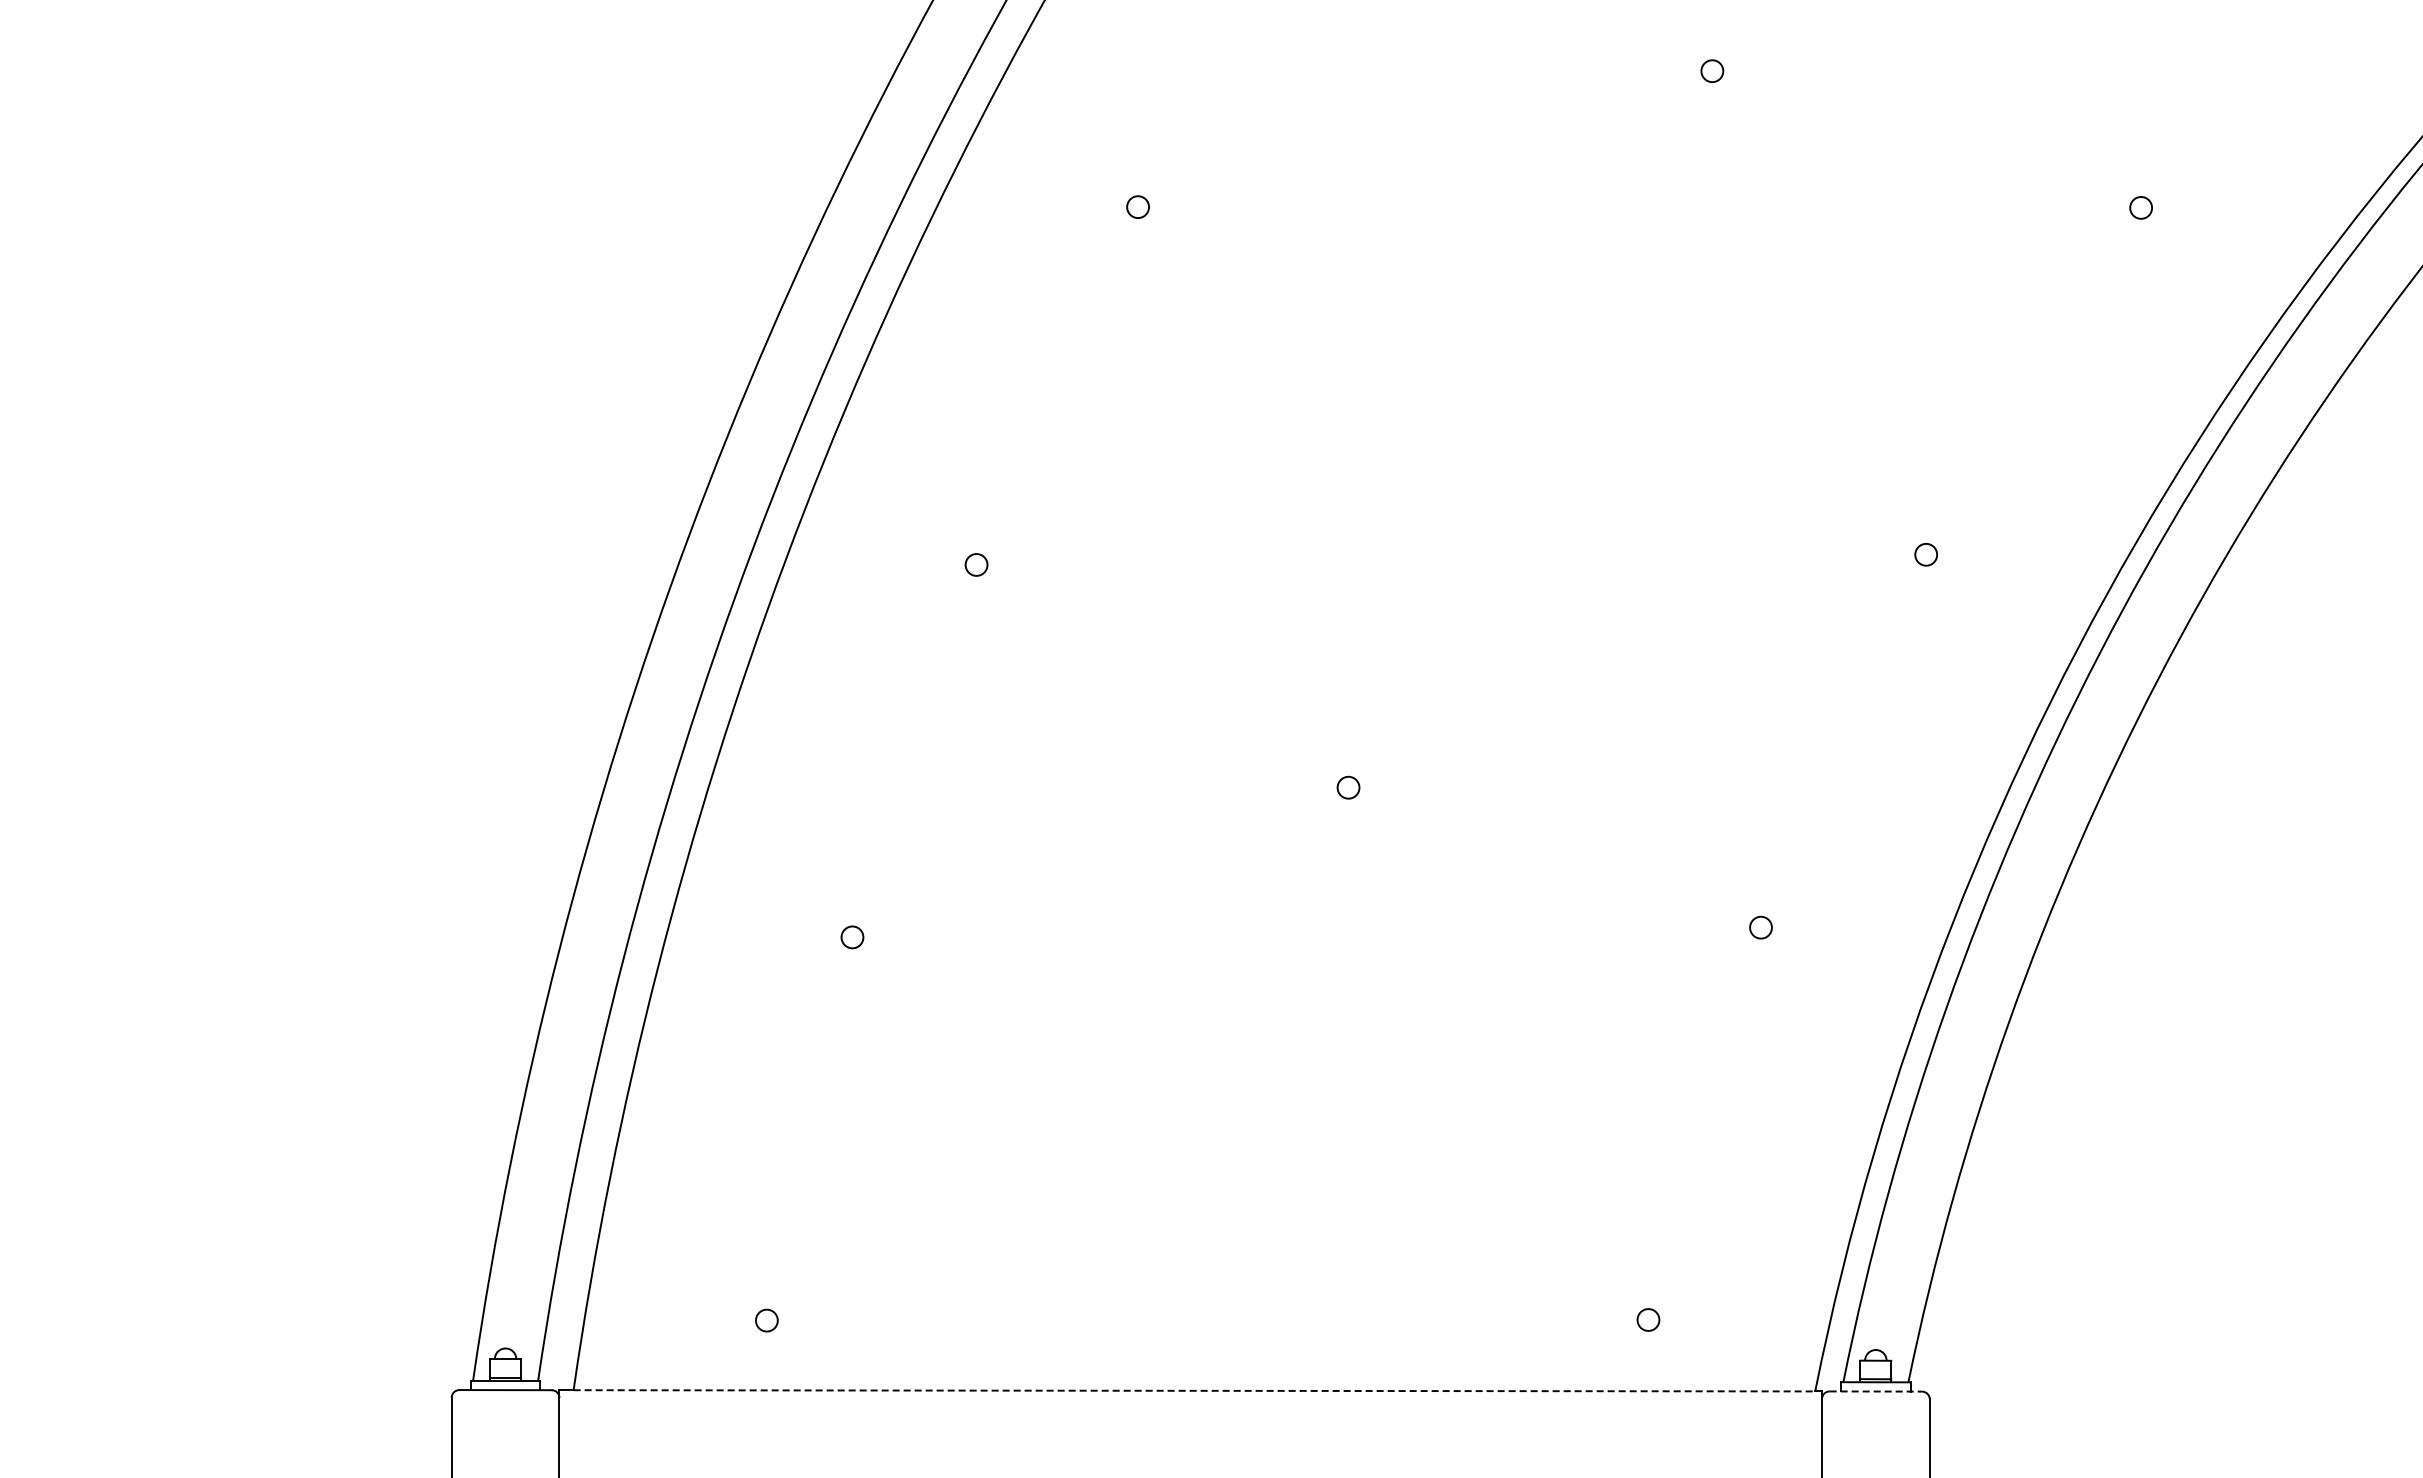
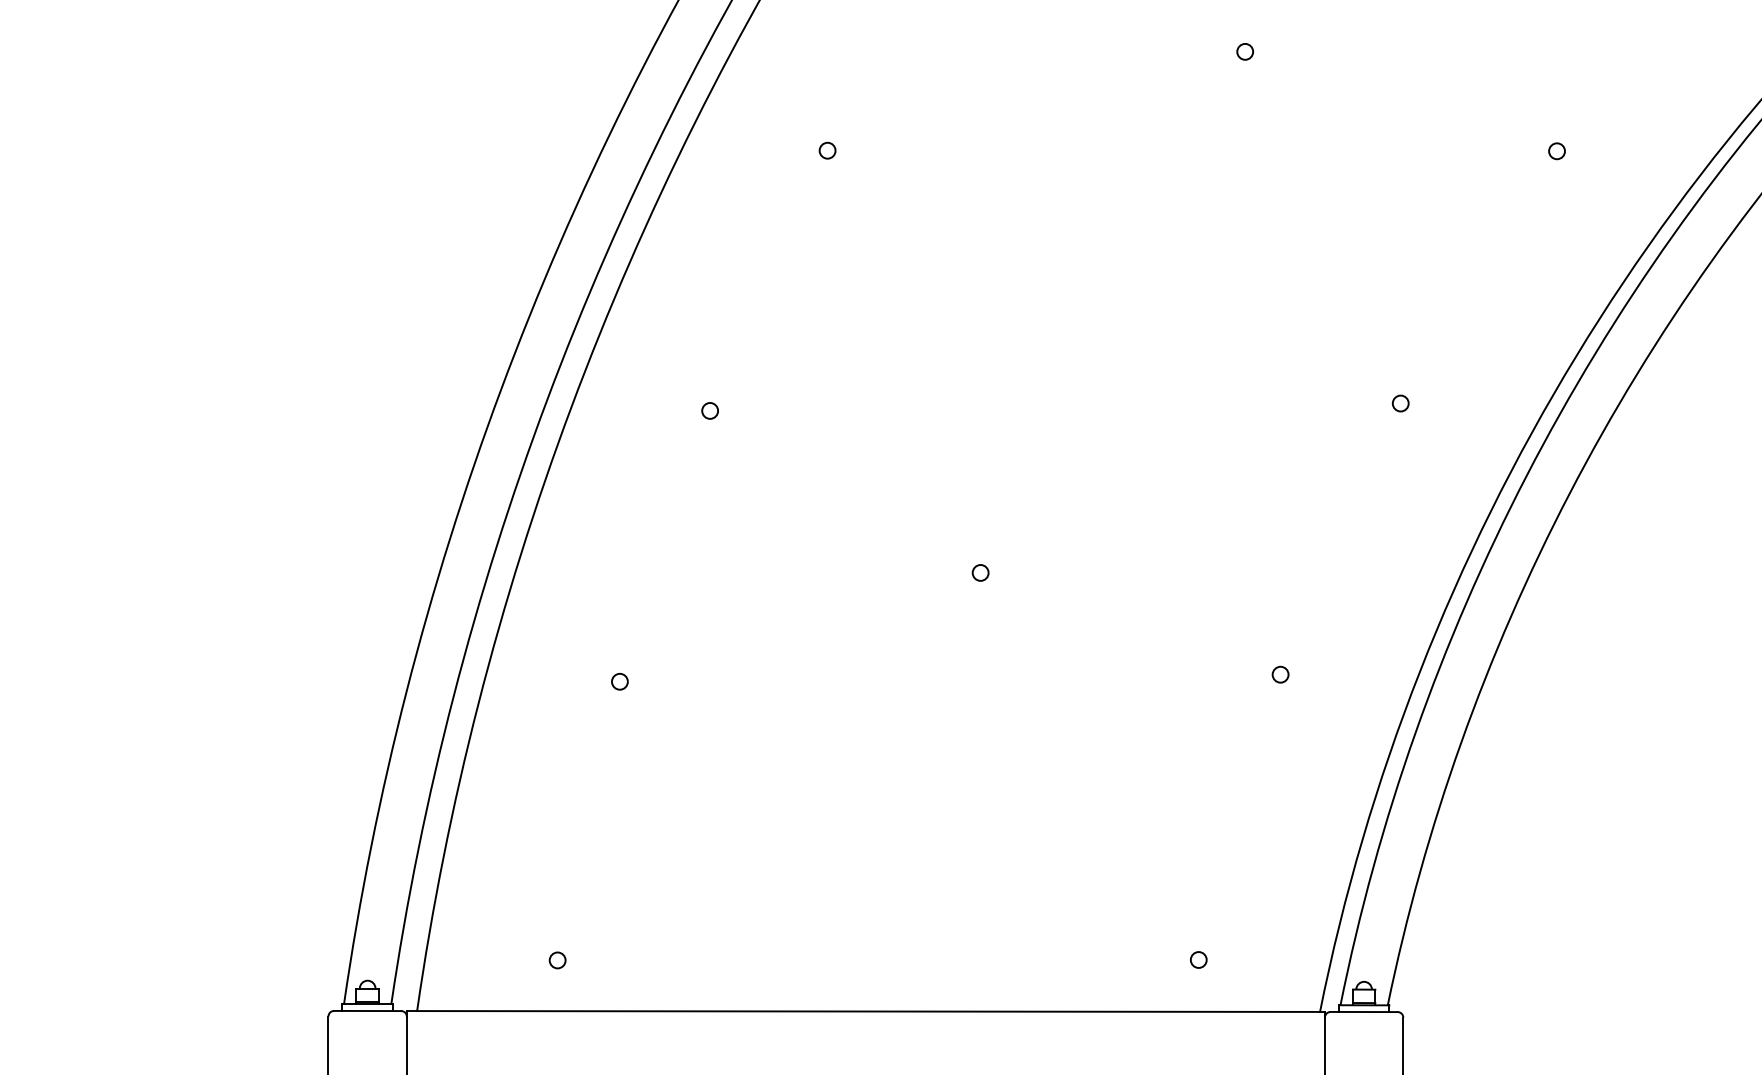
line: (1194, 1390) -> (868, 1011), dashed -> solid
line: (1876, 1391) -> (1364, 1011), dashed -> solid

